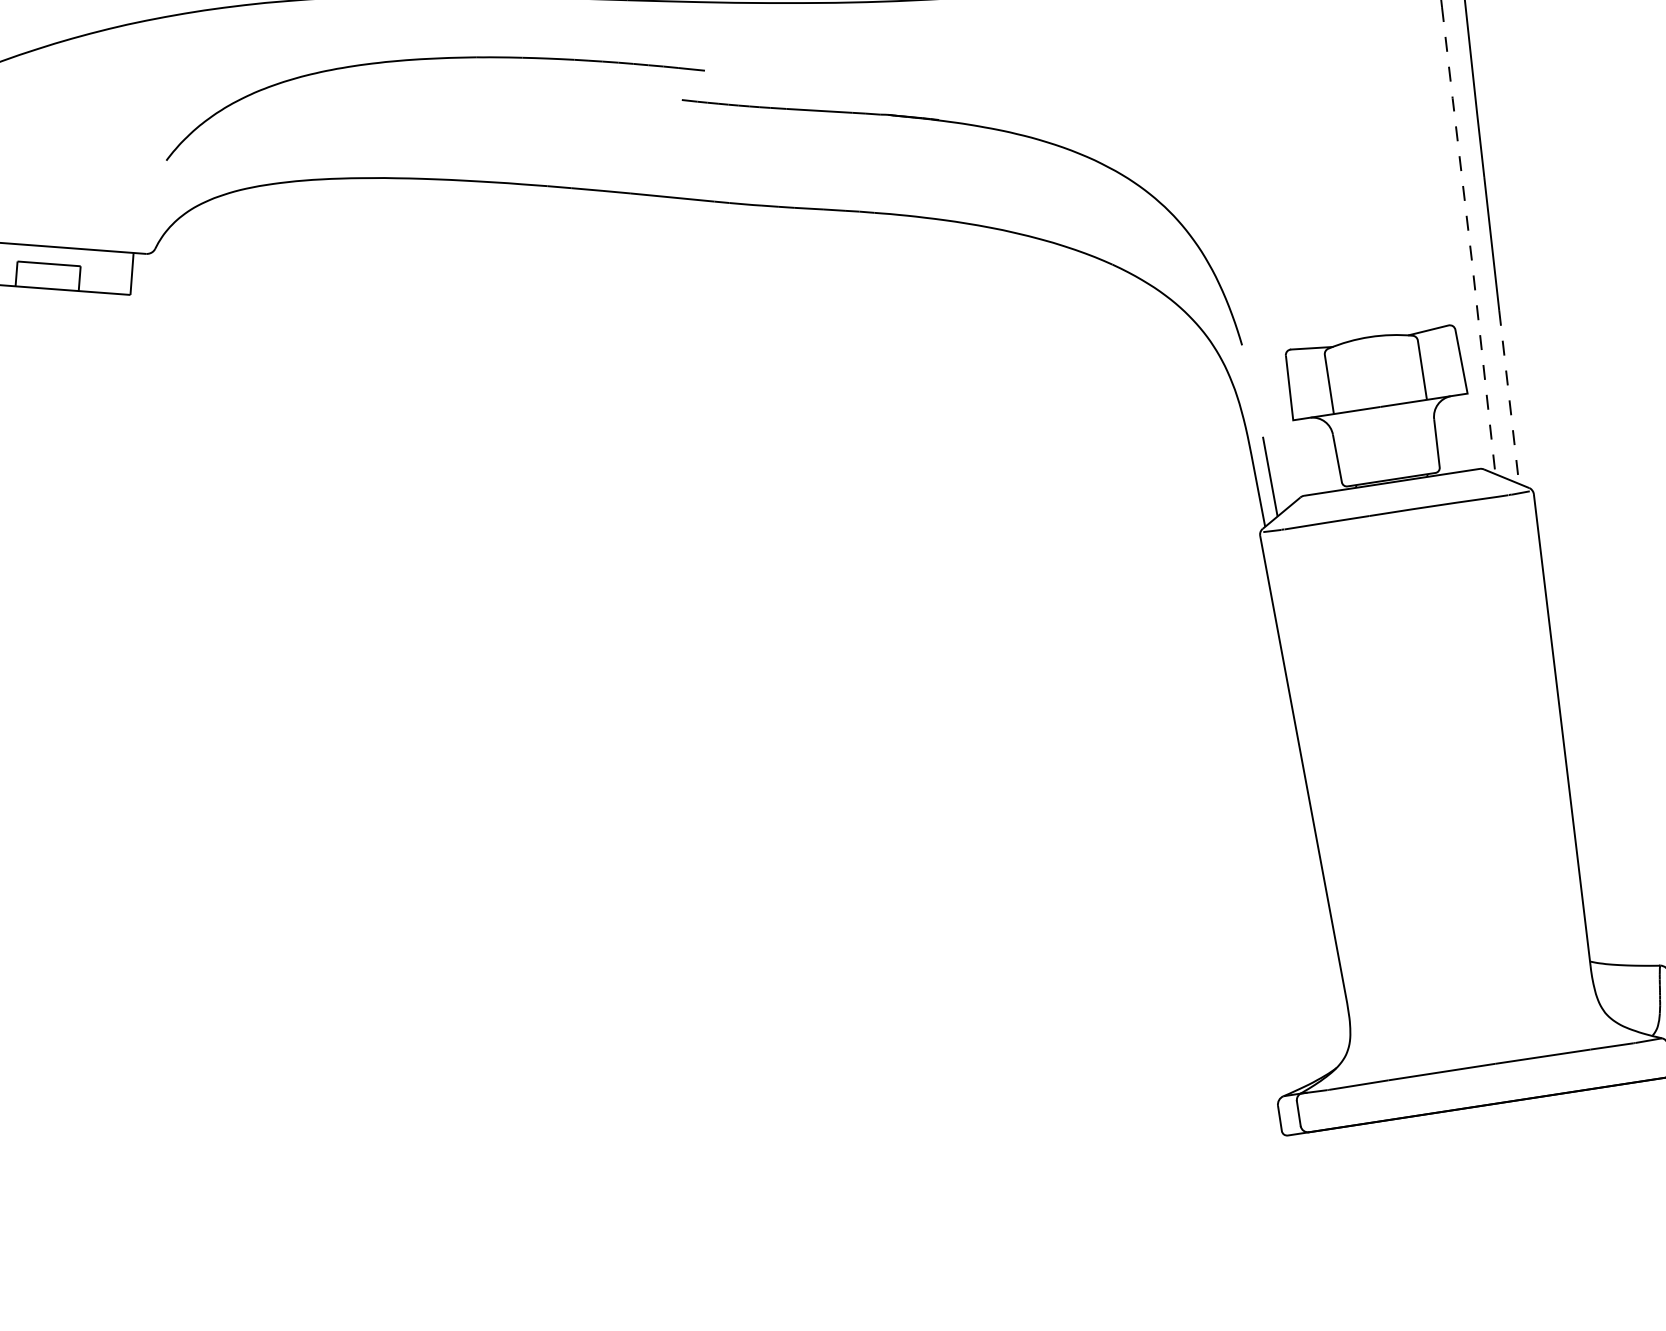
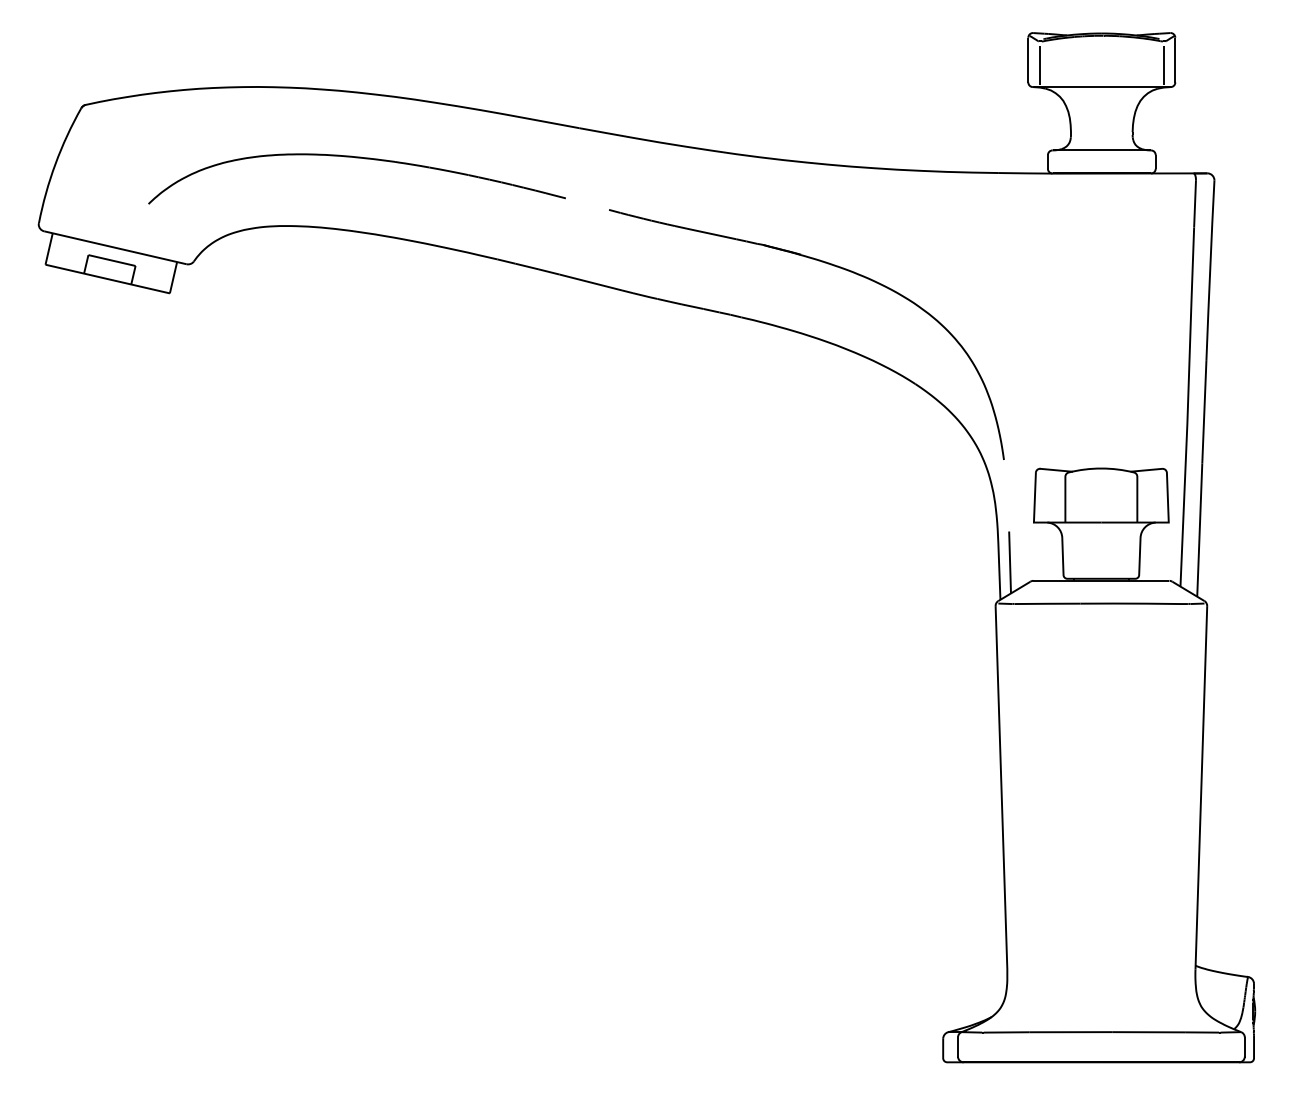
part: (426, 60) -> (356, 158), moved
line: (1469, 241) -> (1187, 407), dashed -> solid
line: (1508, 397) -> (1199, 530), dashed -> solid

